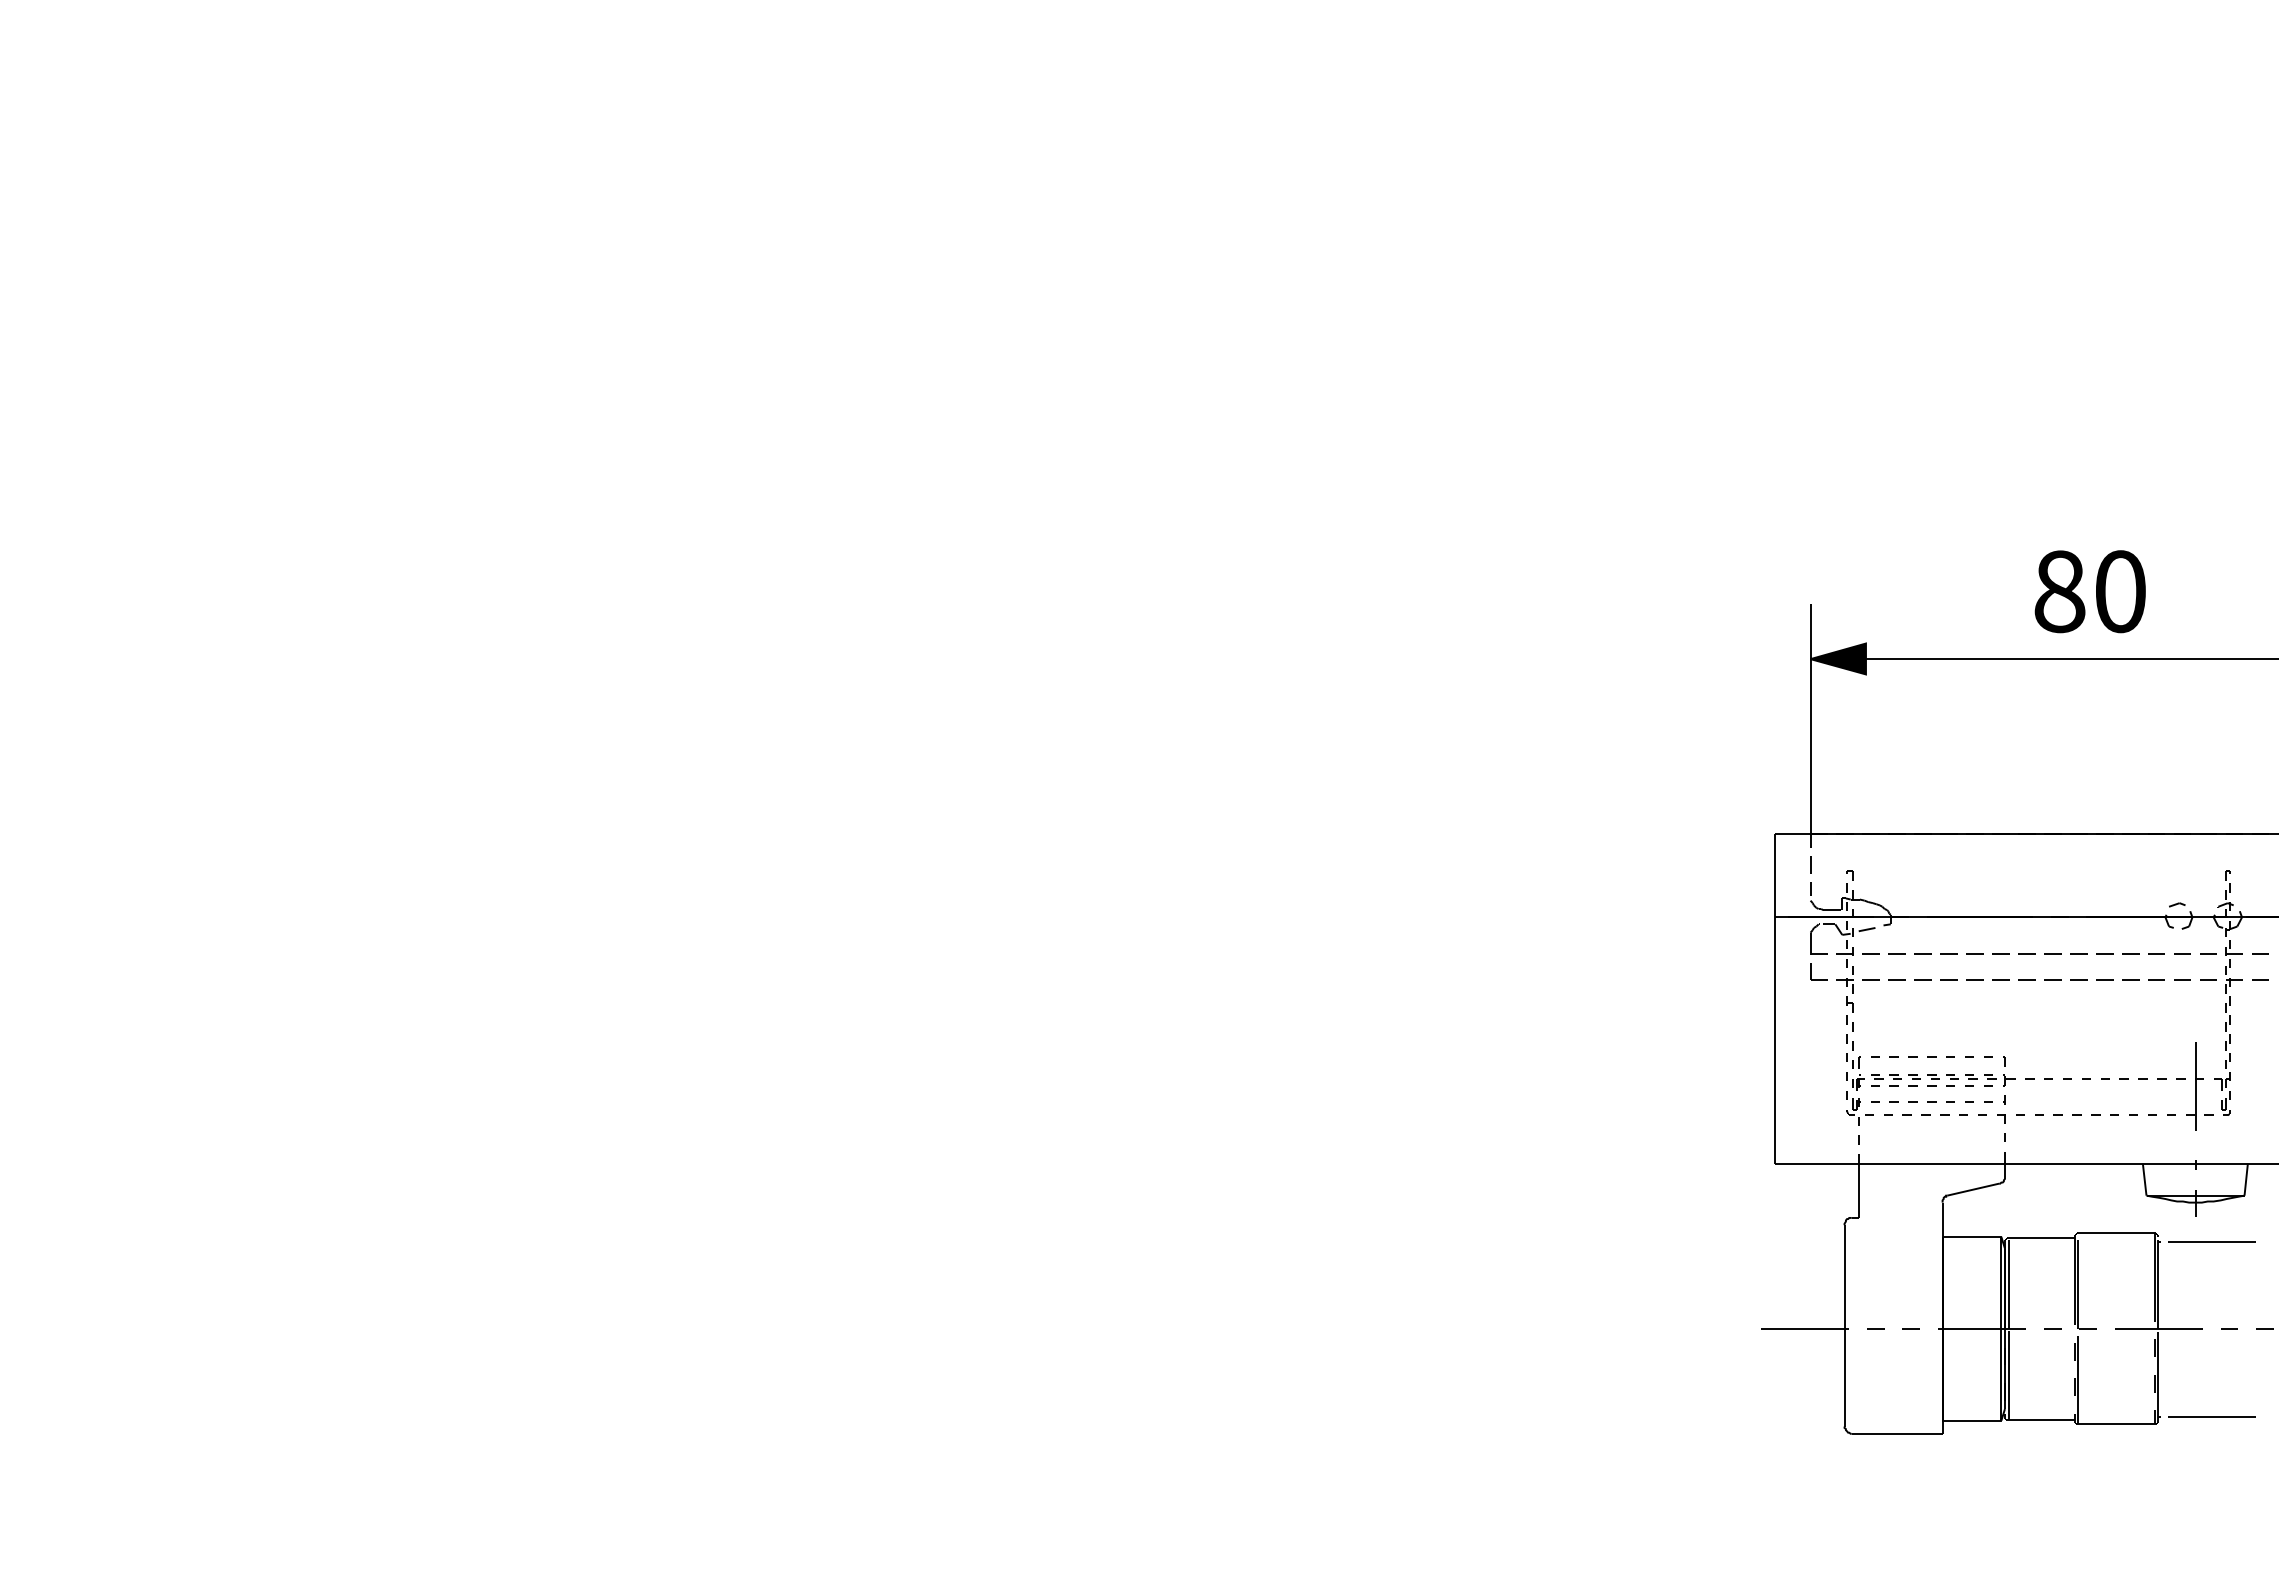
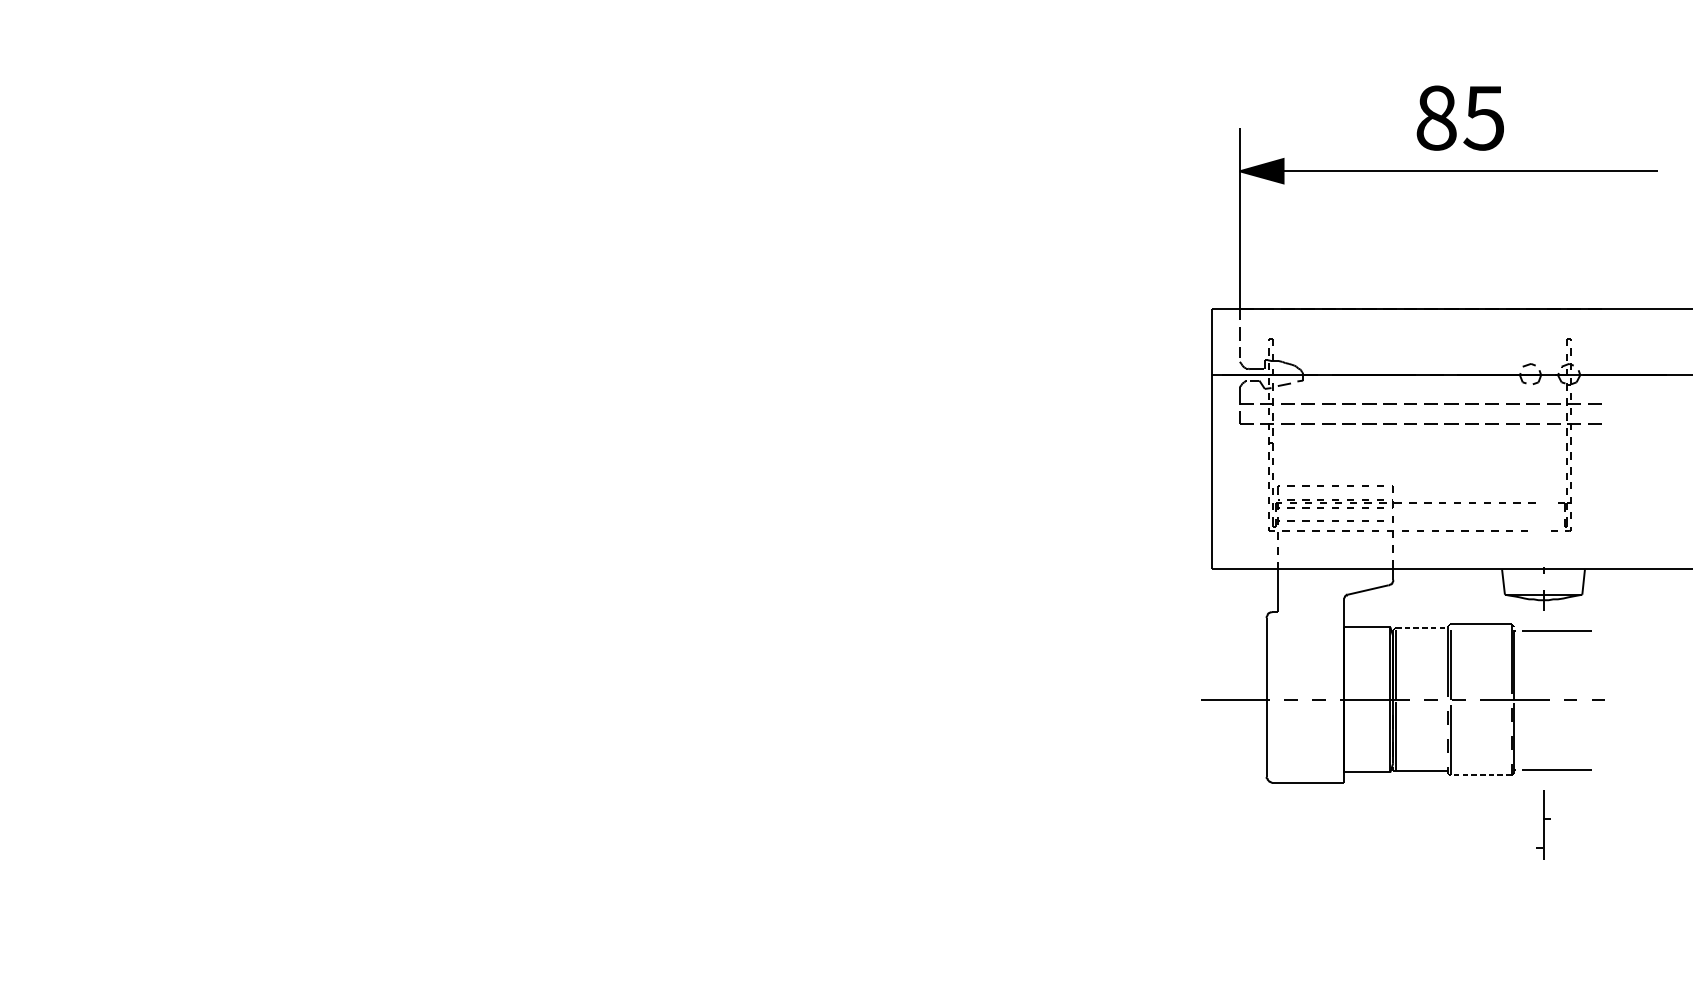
text: (2119, 591) -> (1483, 117), 80 -> 85
part: (2194, 1086) -> (1542, 825), moved
line: (2042, 1237) -> (1422, 627), solid -> dashed
line: (2116, 1424) -> (1481, 775), solid -> dashed

